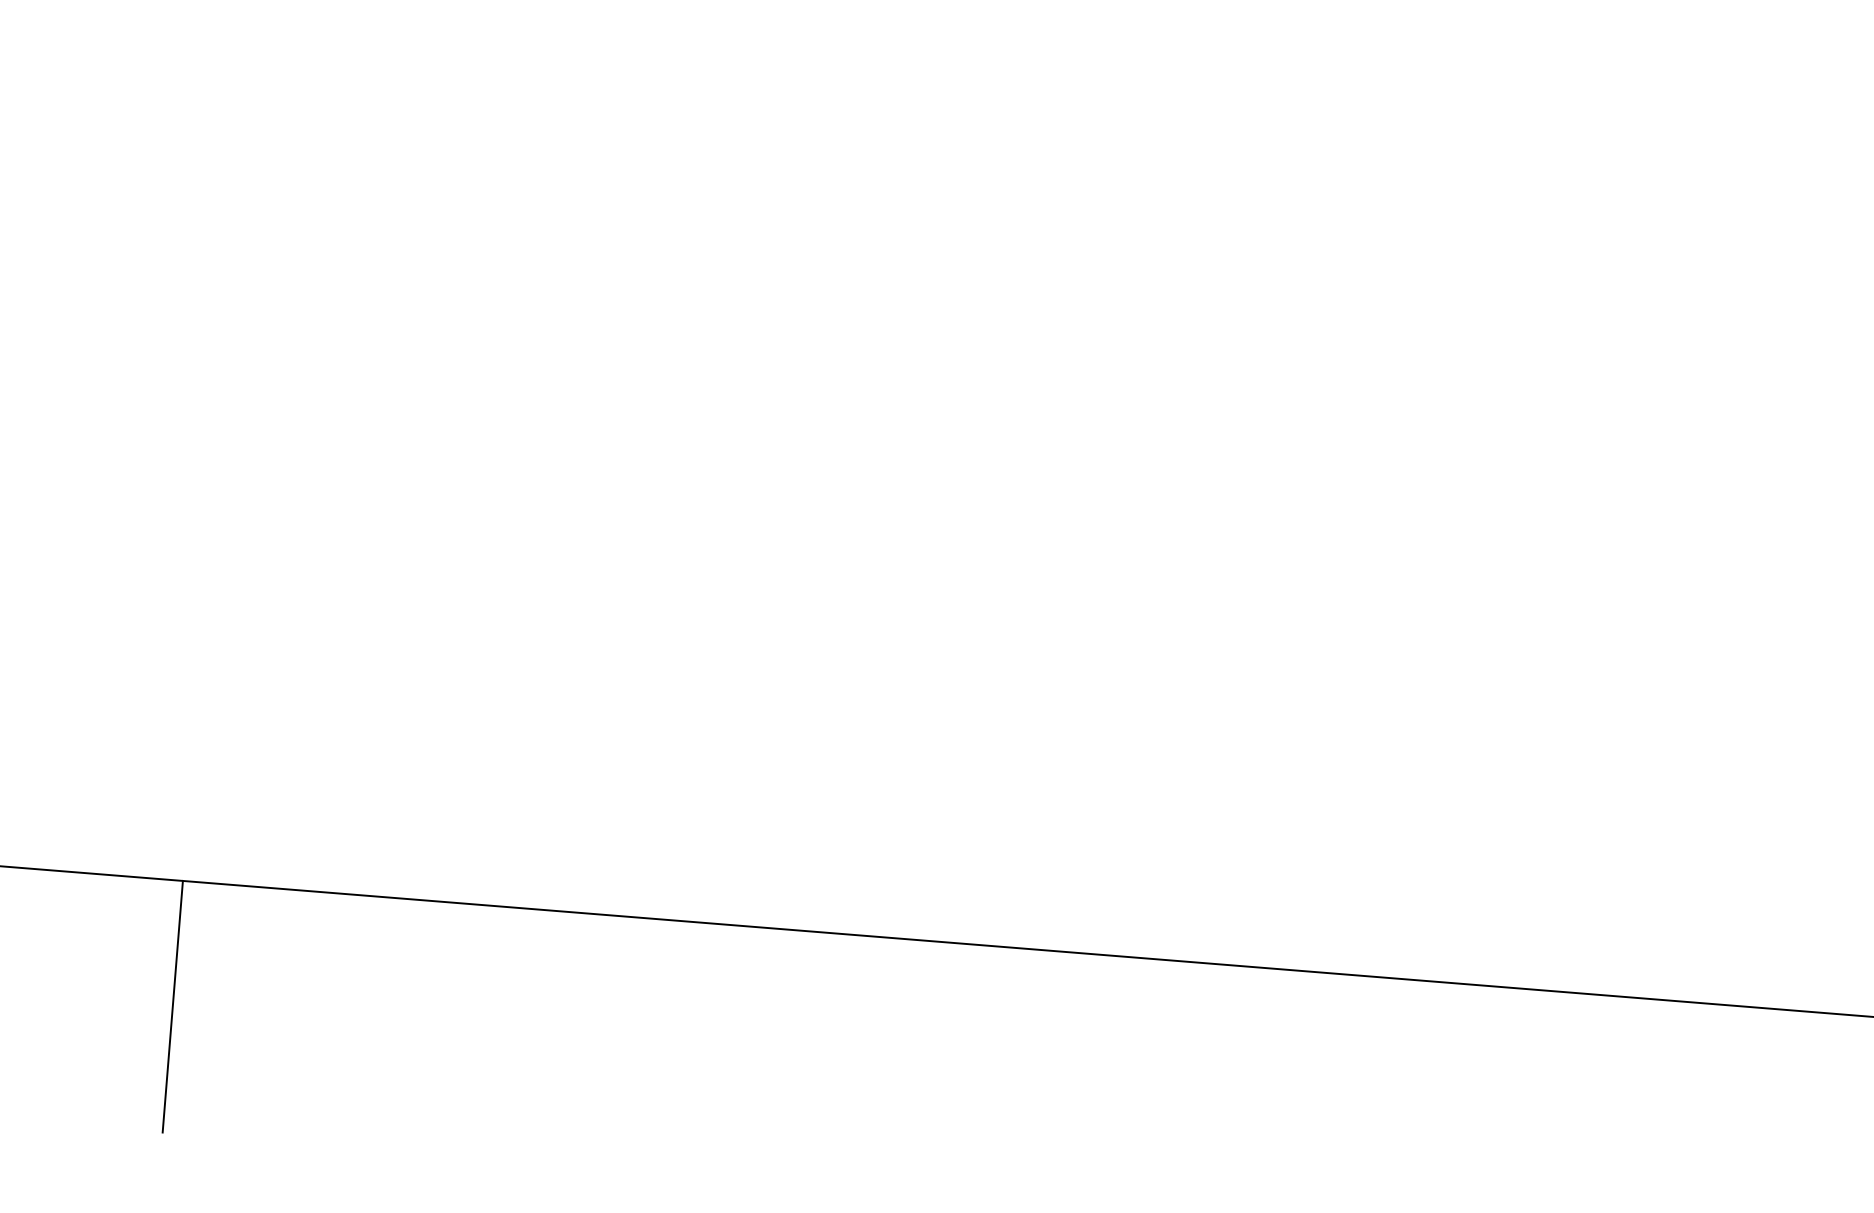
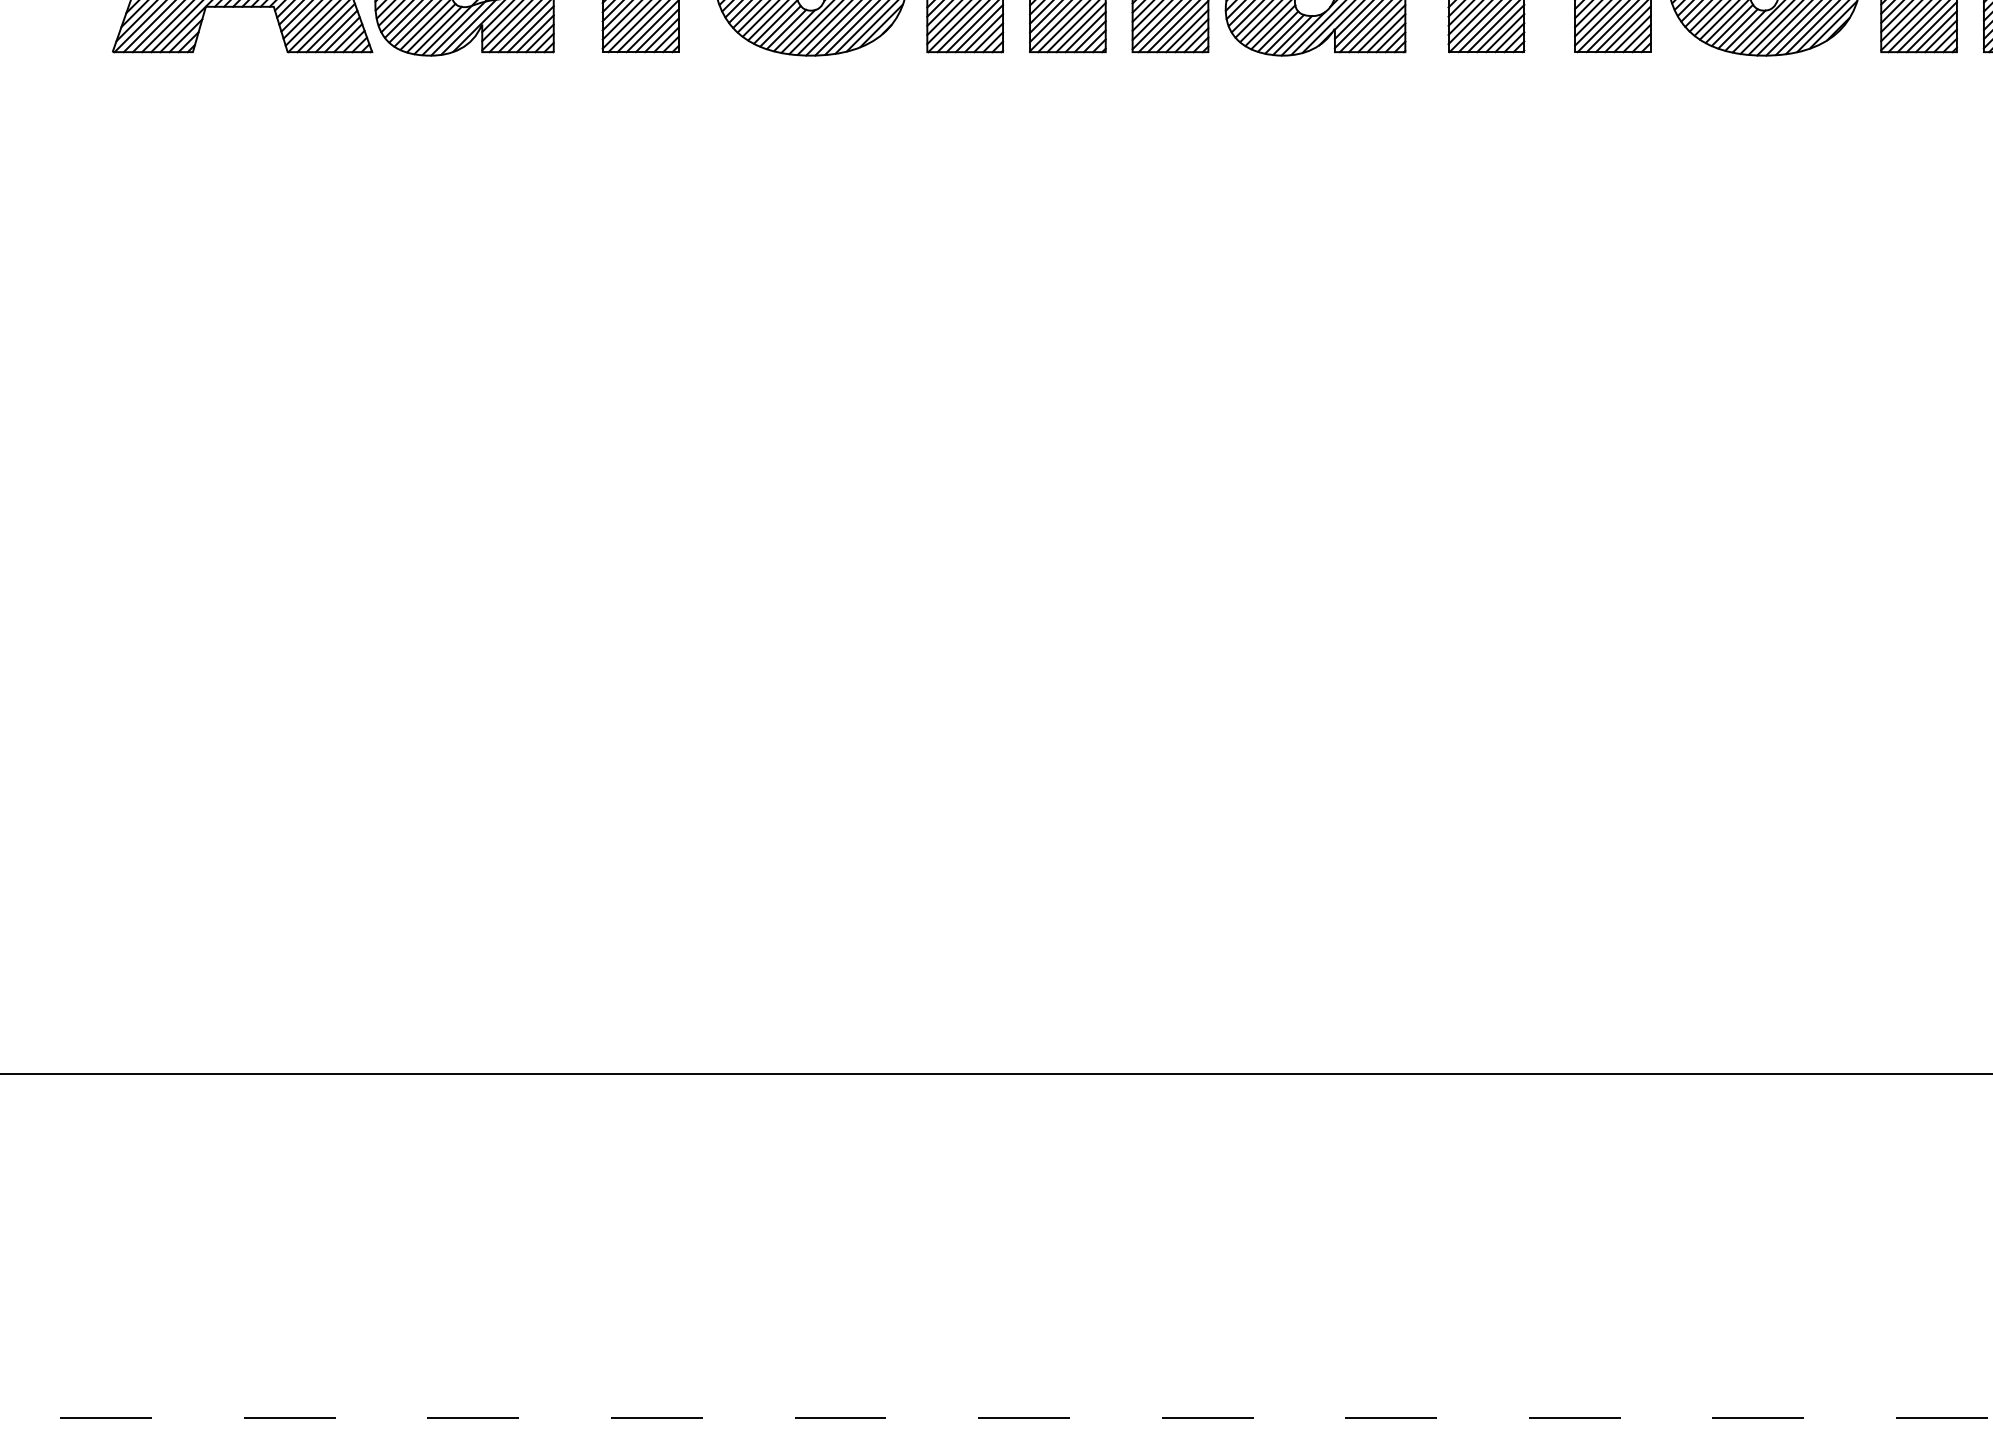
line: (172, 1006) -> (335, 1199), removed

